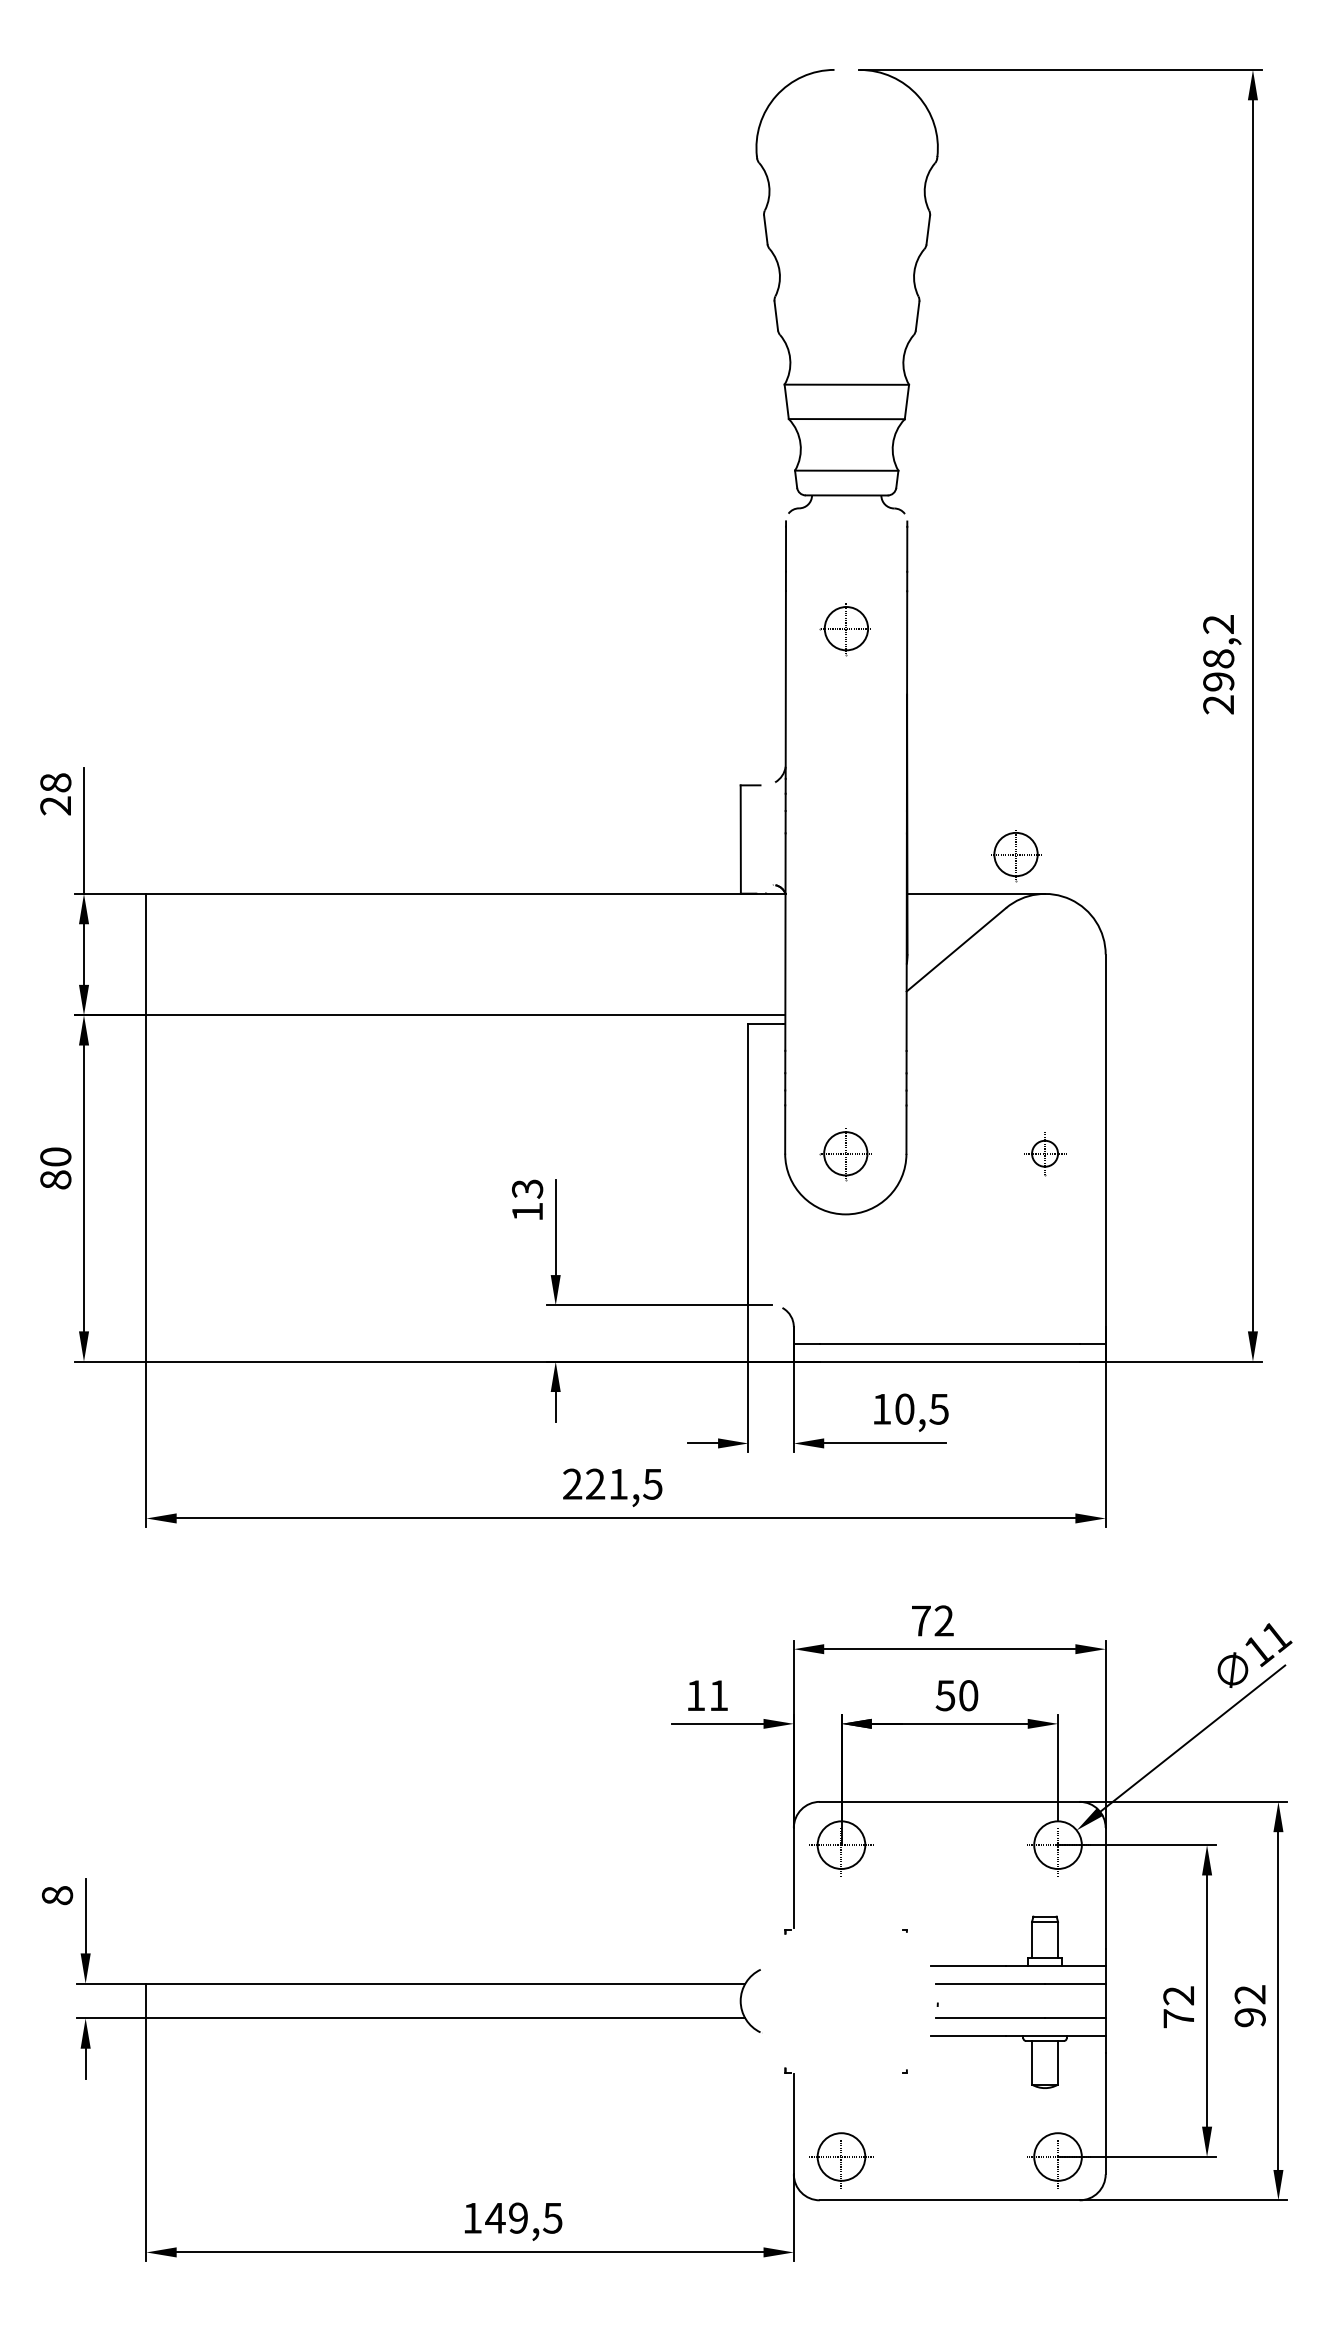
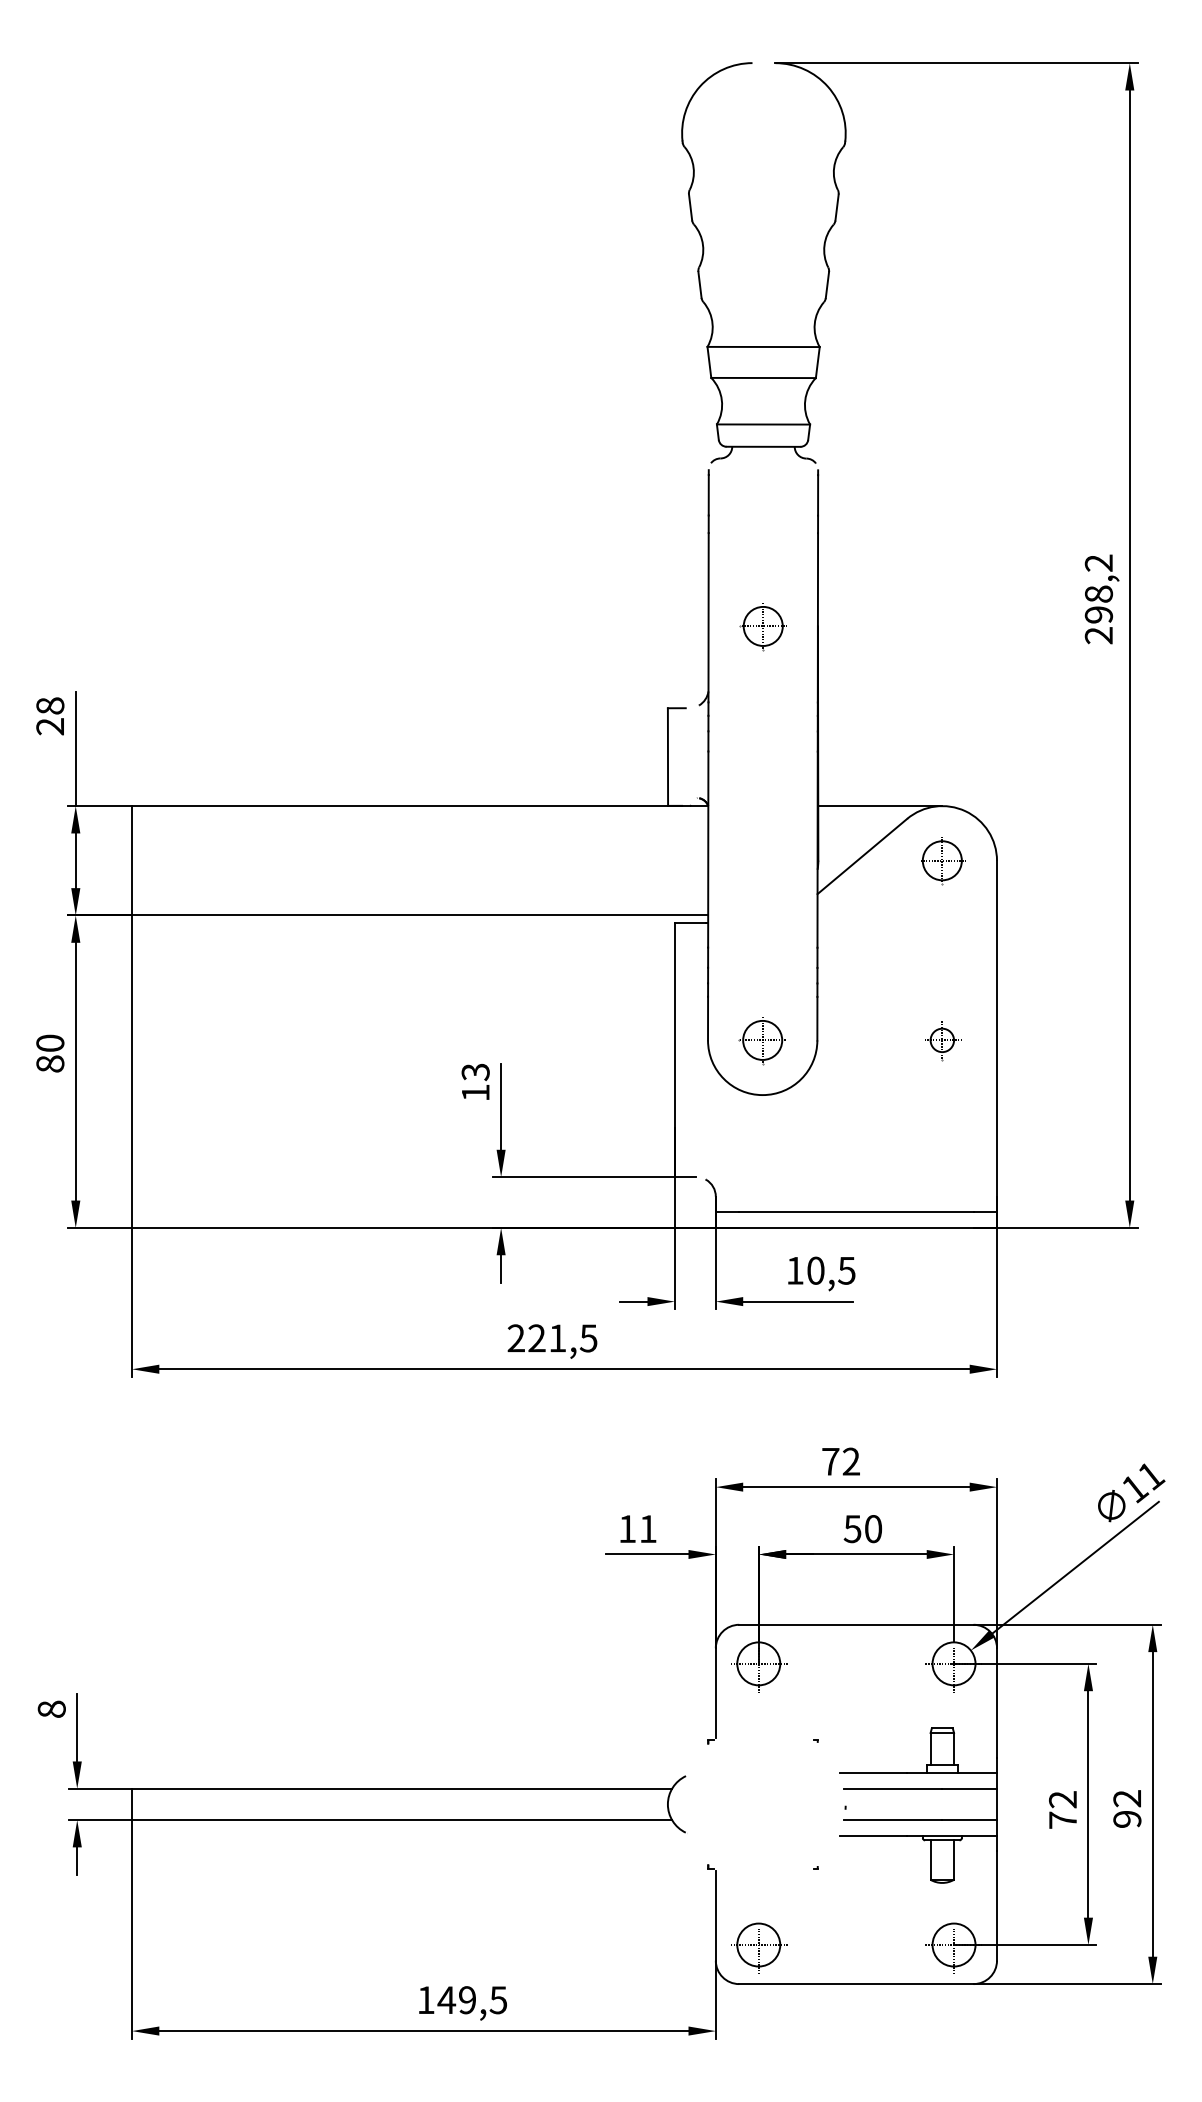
part: (844, 629) -> (761, 627), moved
part: (1016, 856) -> (942, 862), moved

